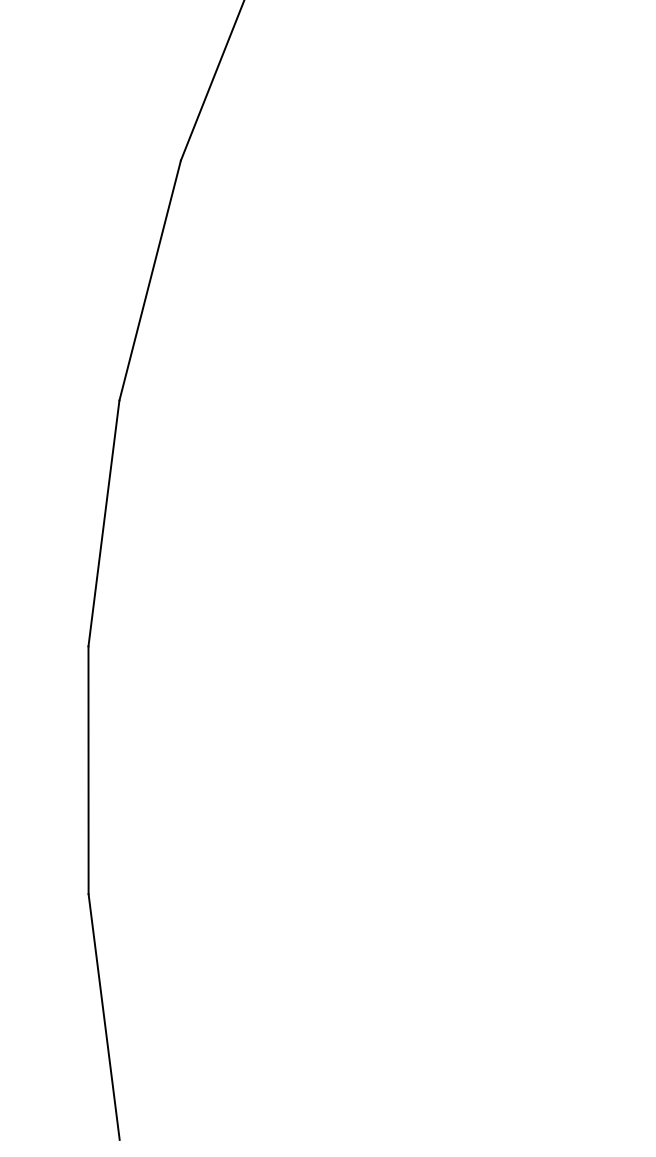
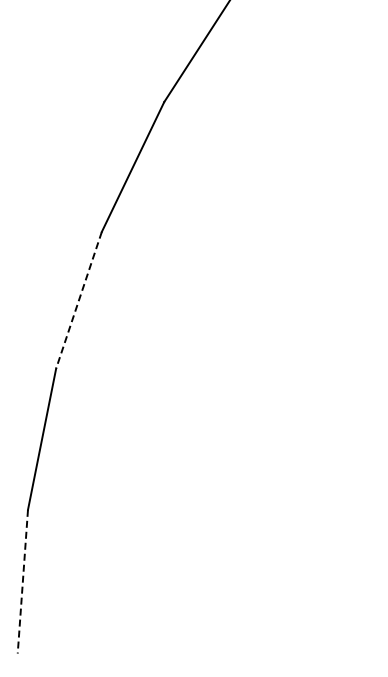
line: (103, 524) -> (78, 300), solid -> dashed
line: (103, 1018) -> (22, 582), solid -> dashed

